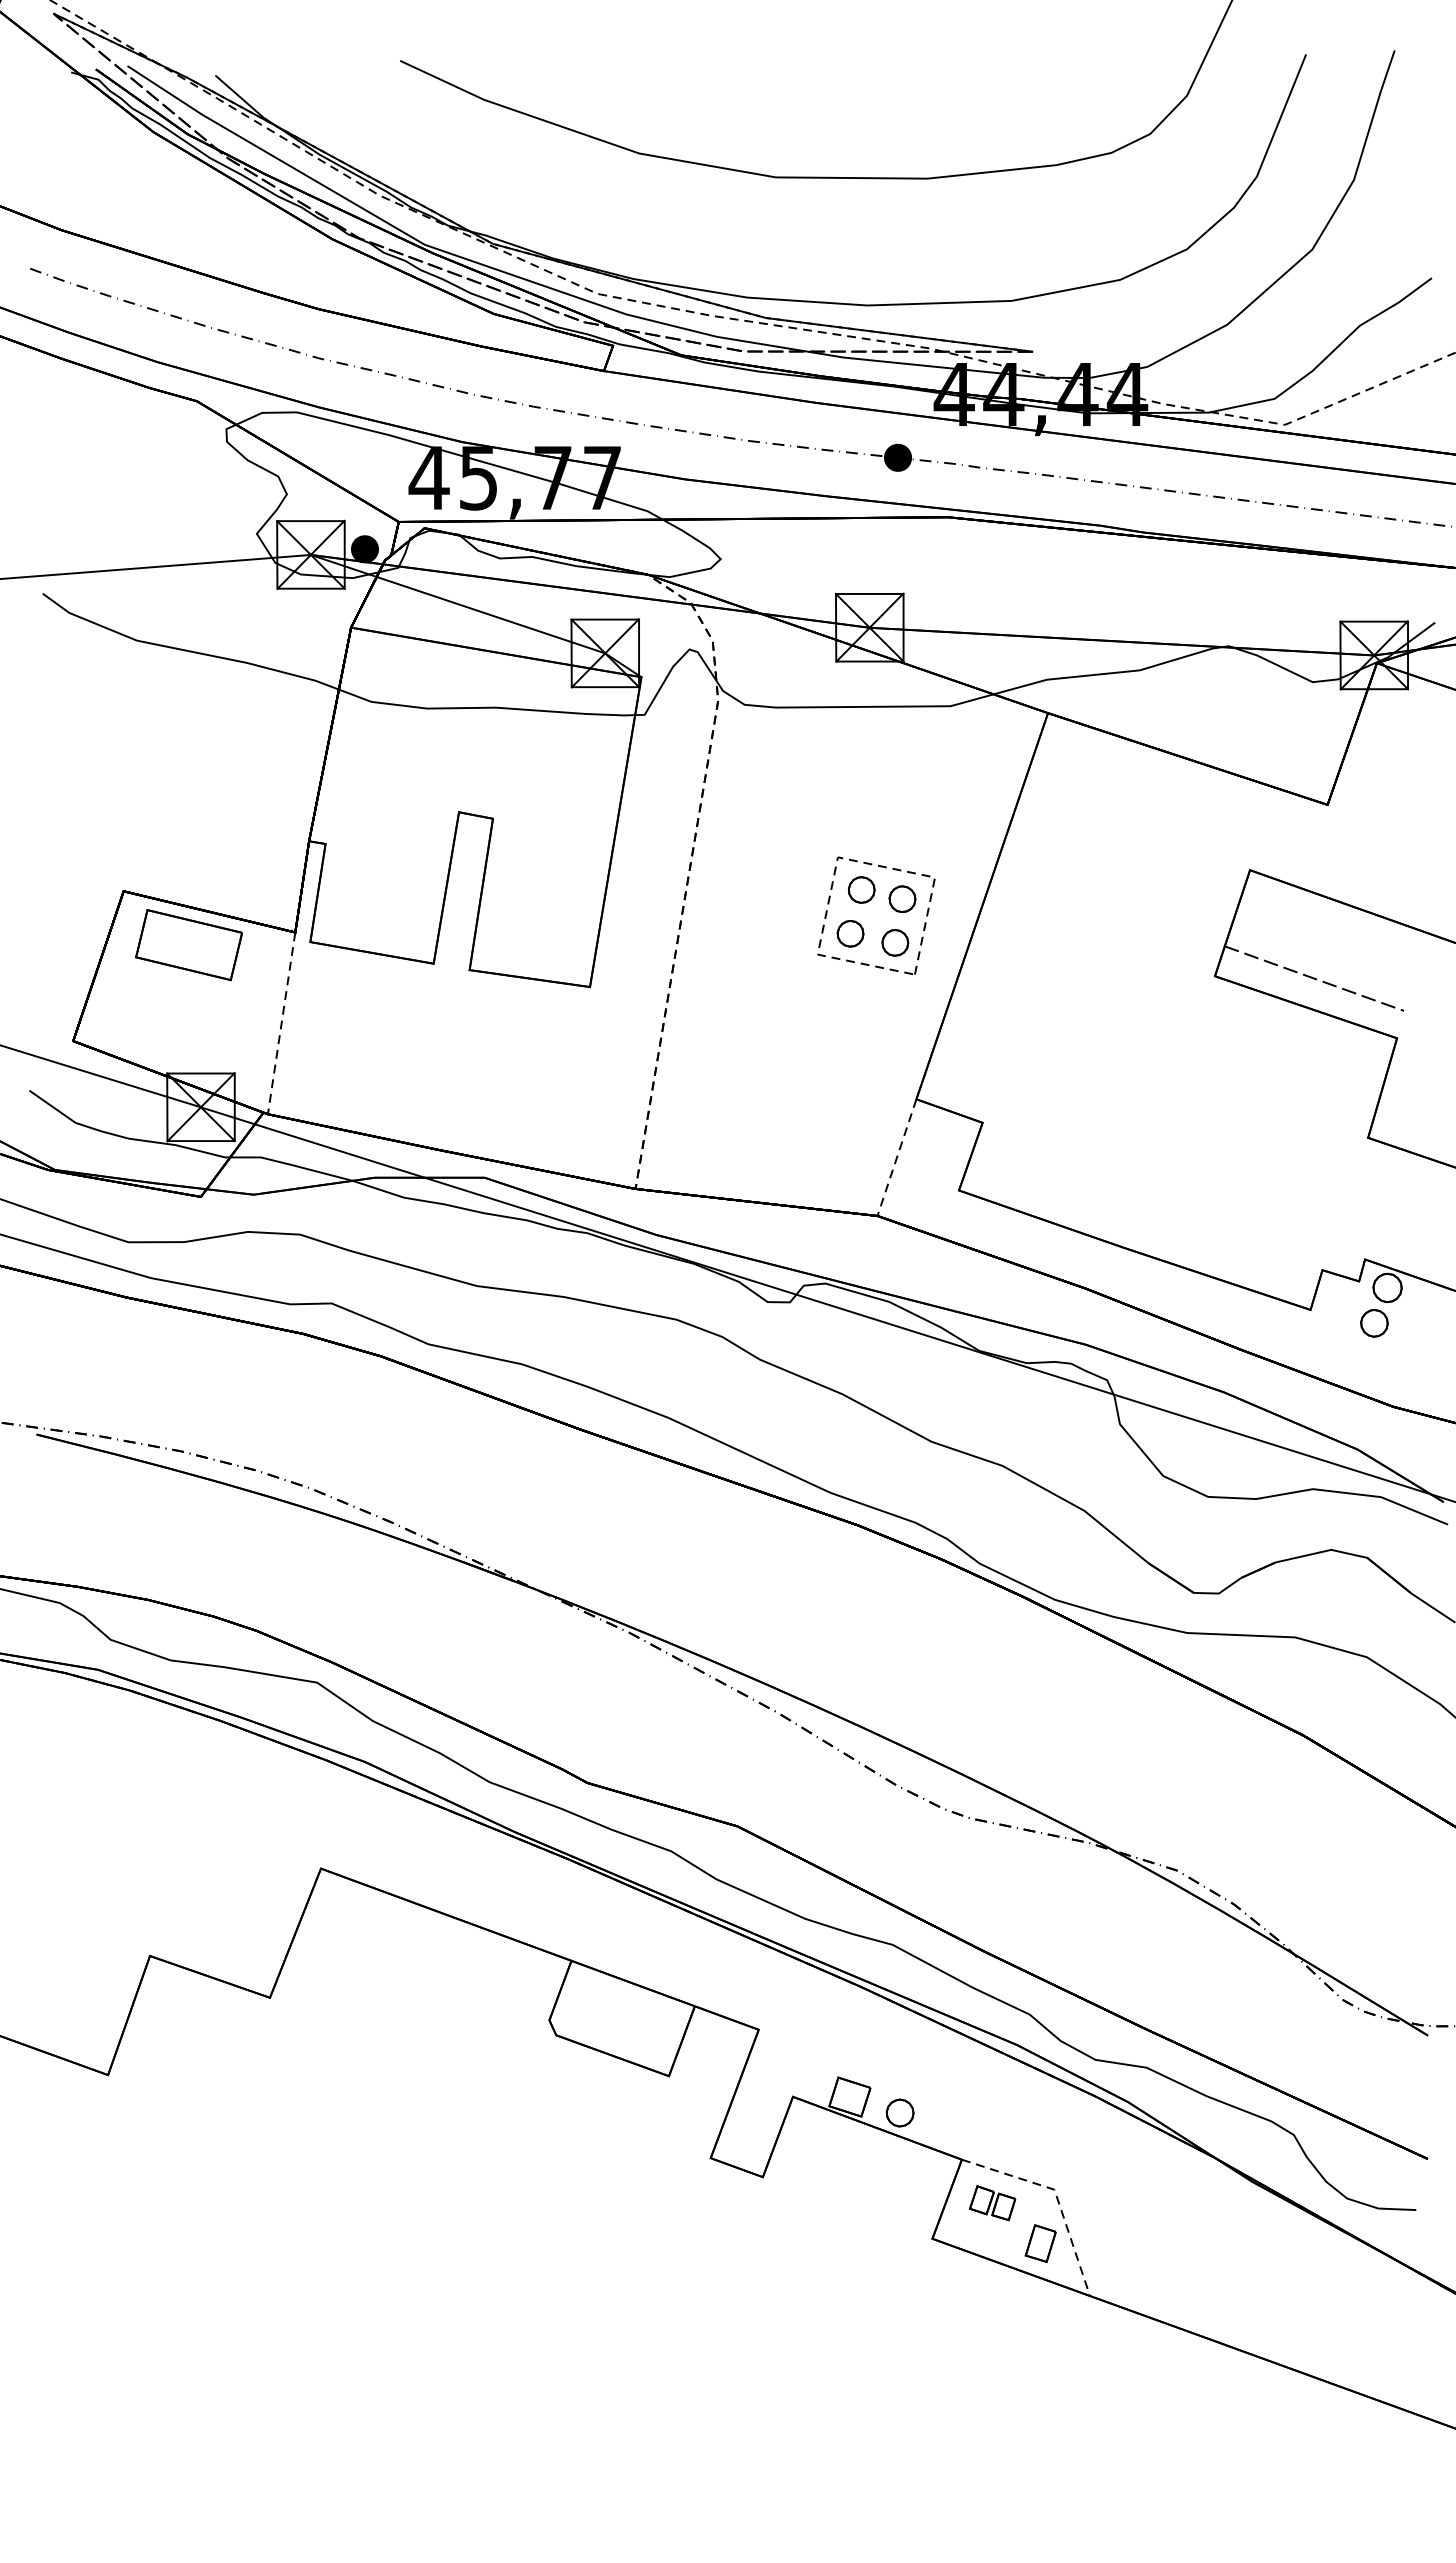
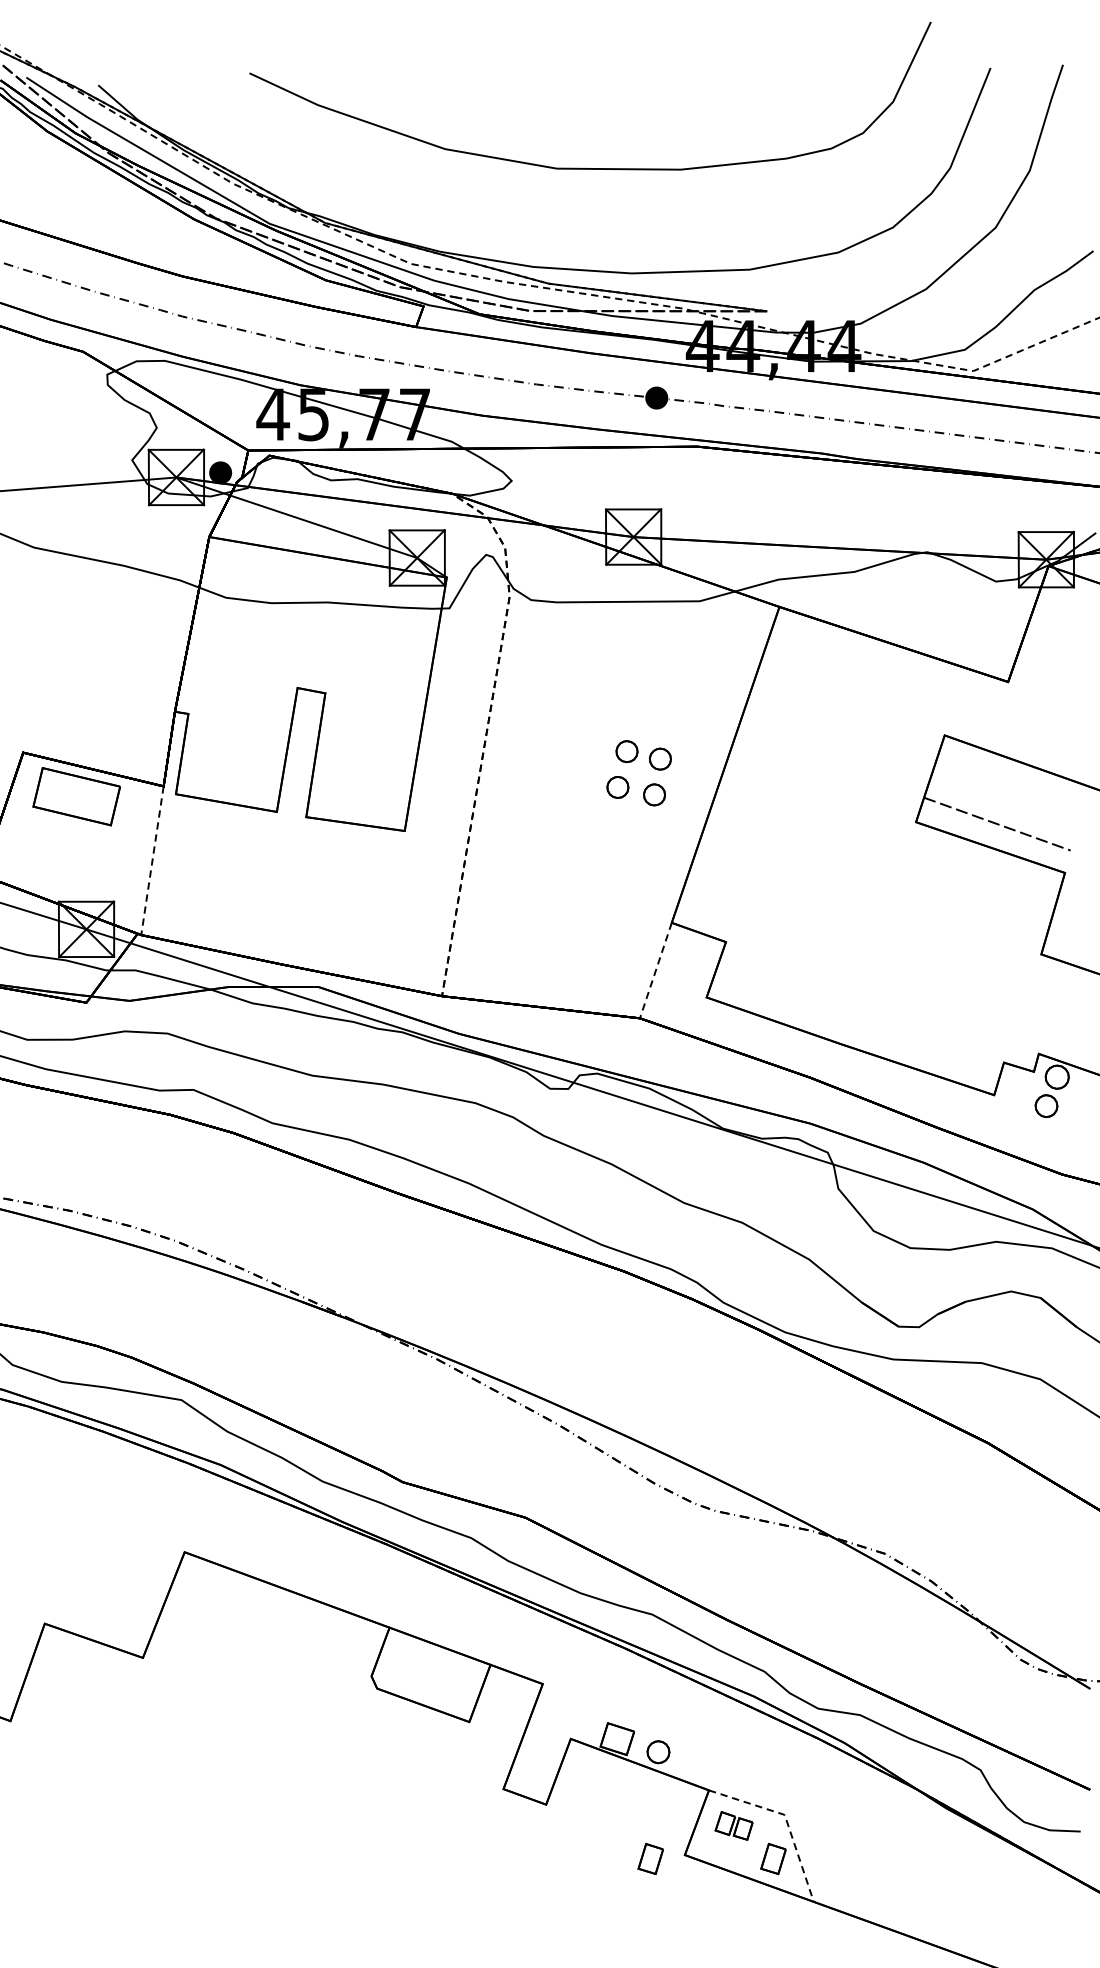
part: (885, 868) -> (646, 734), removed
part: (890, 2243) -> (650, 1858), added

